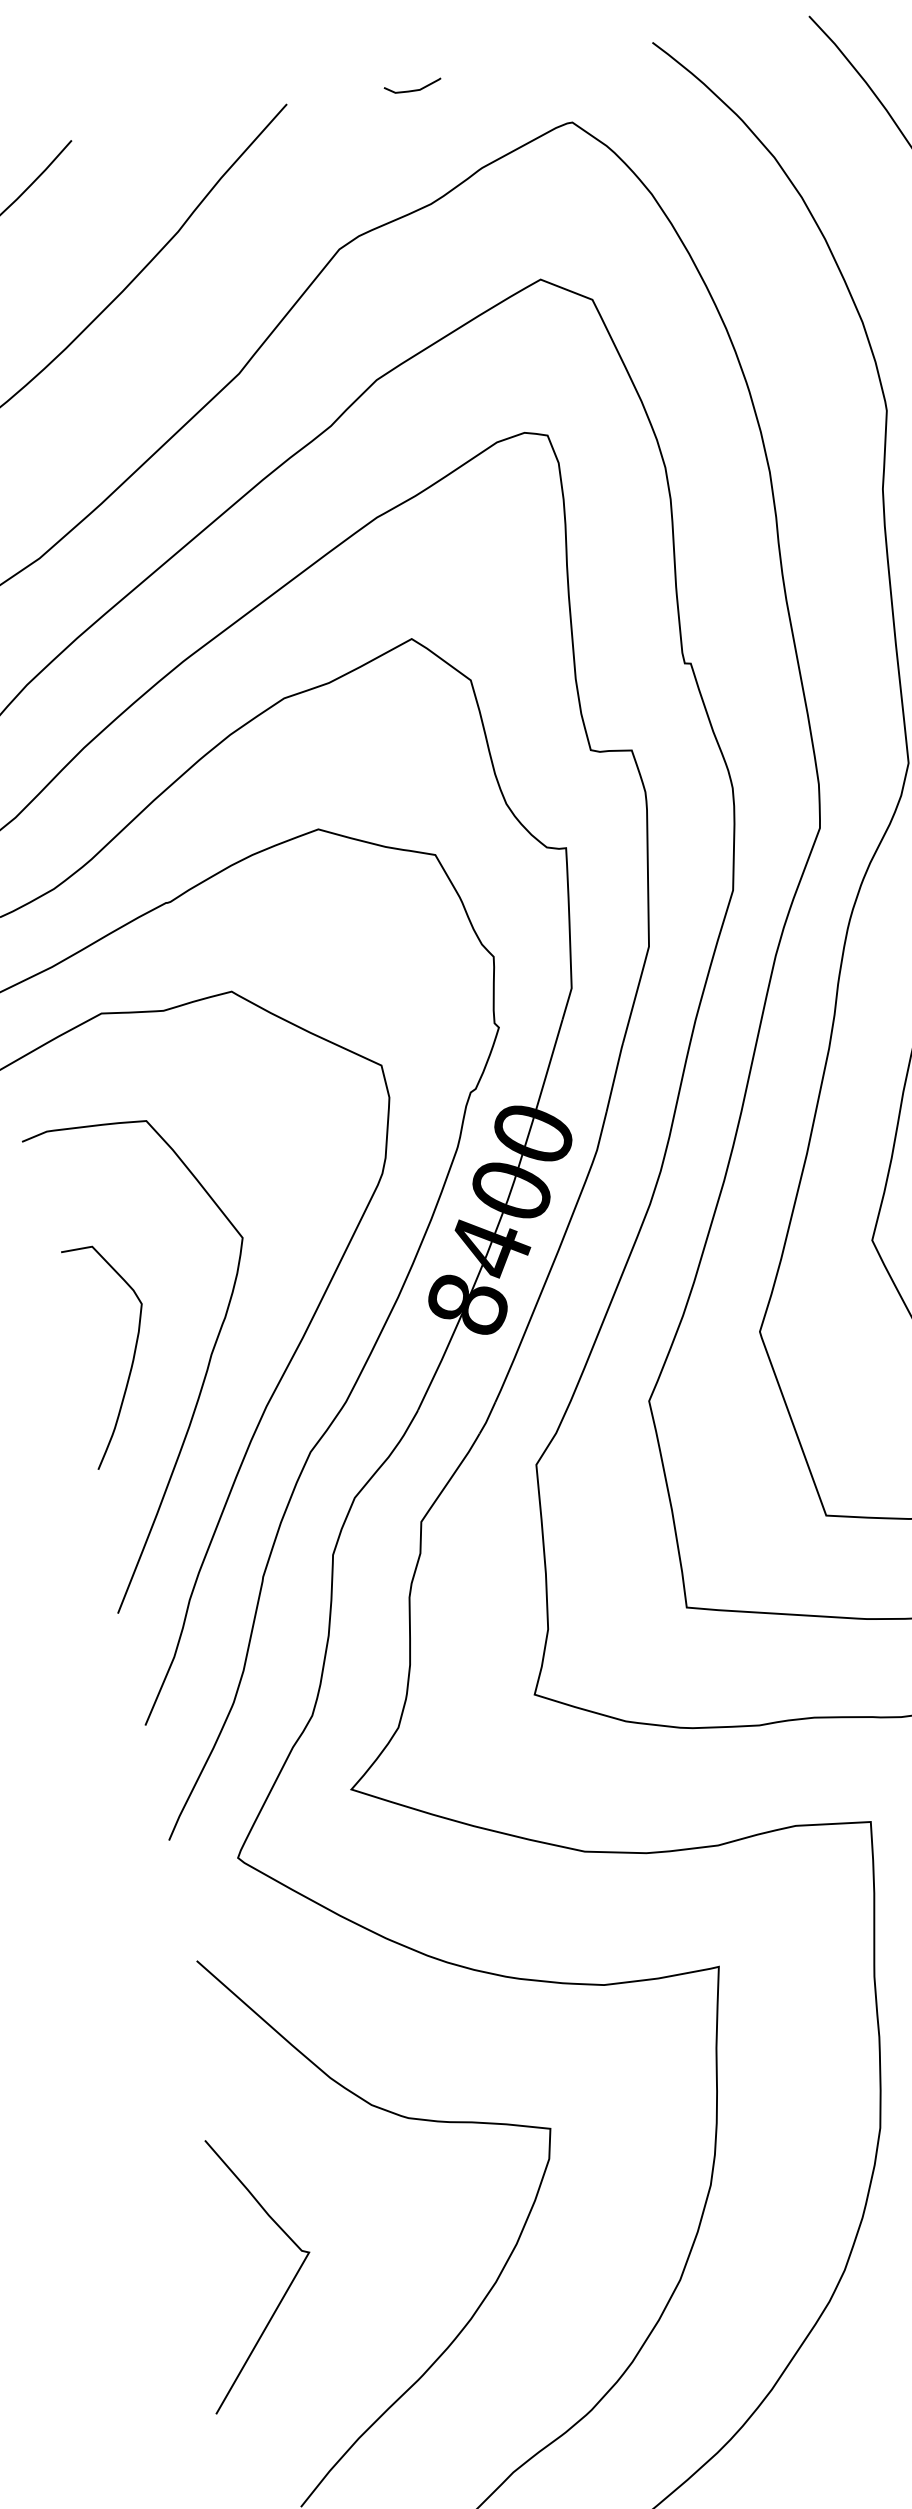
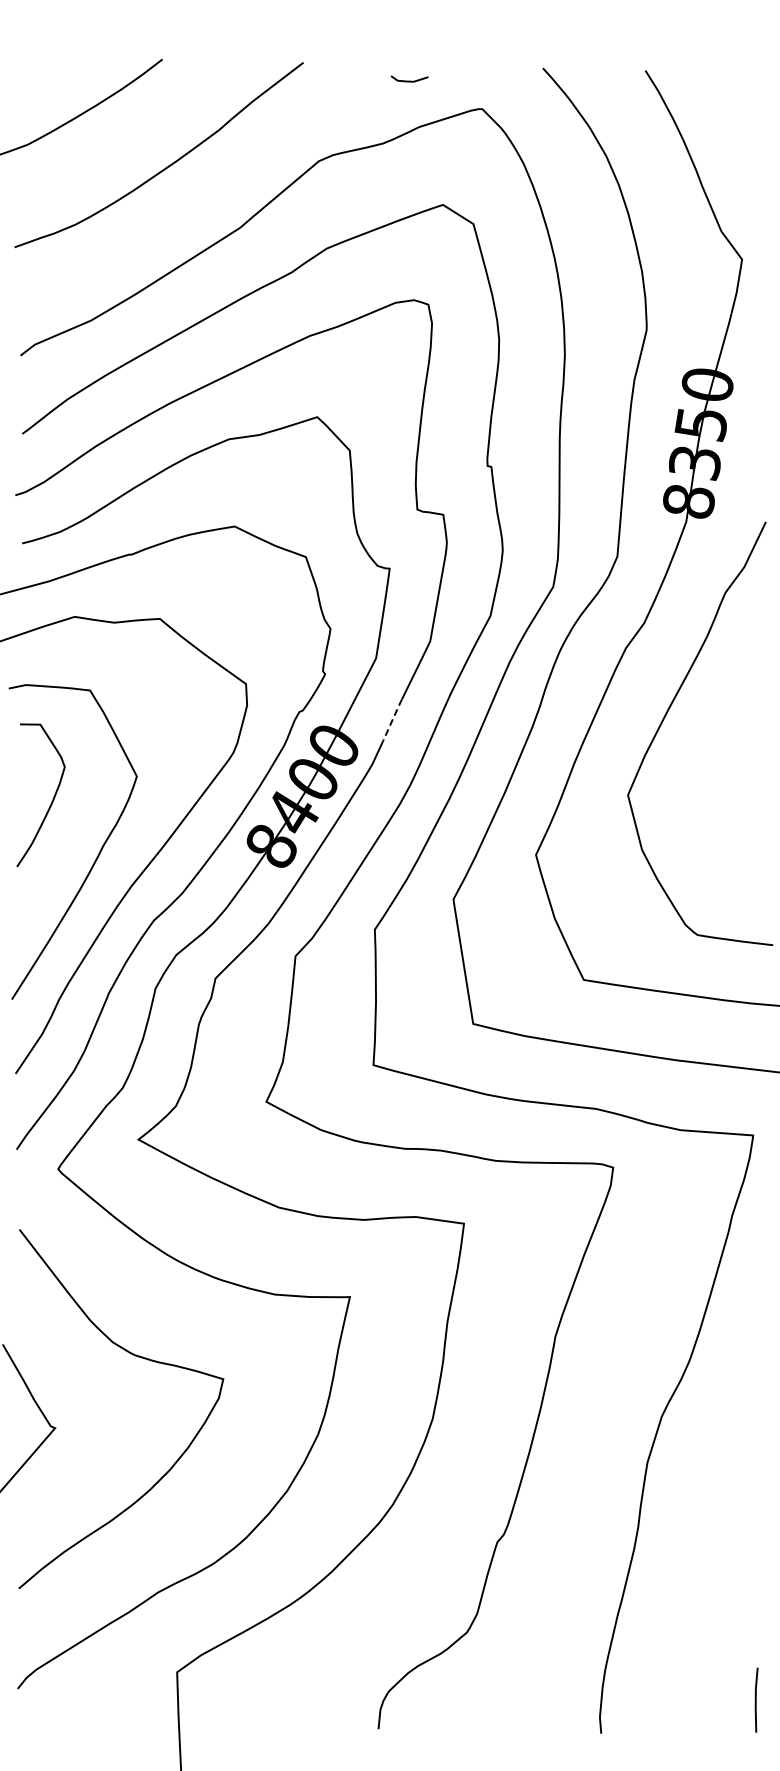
curve: (413, 89) -> (409, 80), moved
line: (614, 1078) -> (392, 720), solid -> dashed
curve: (131, 1360) -> (51, 801), moved

